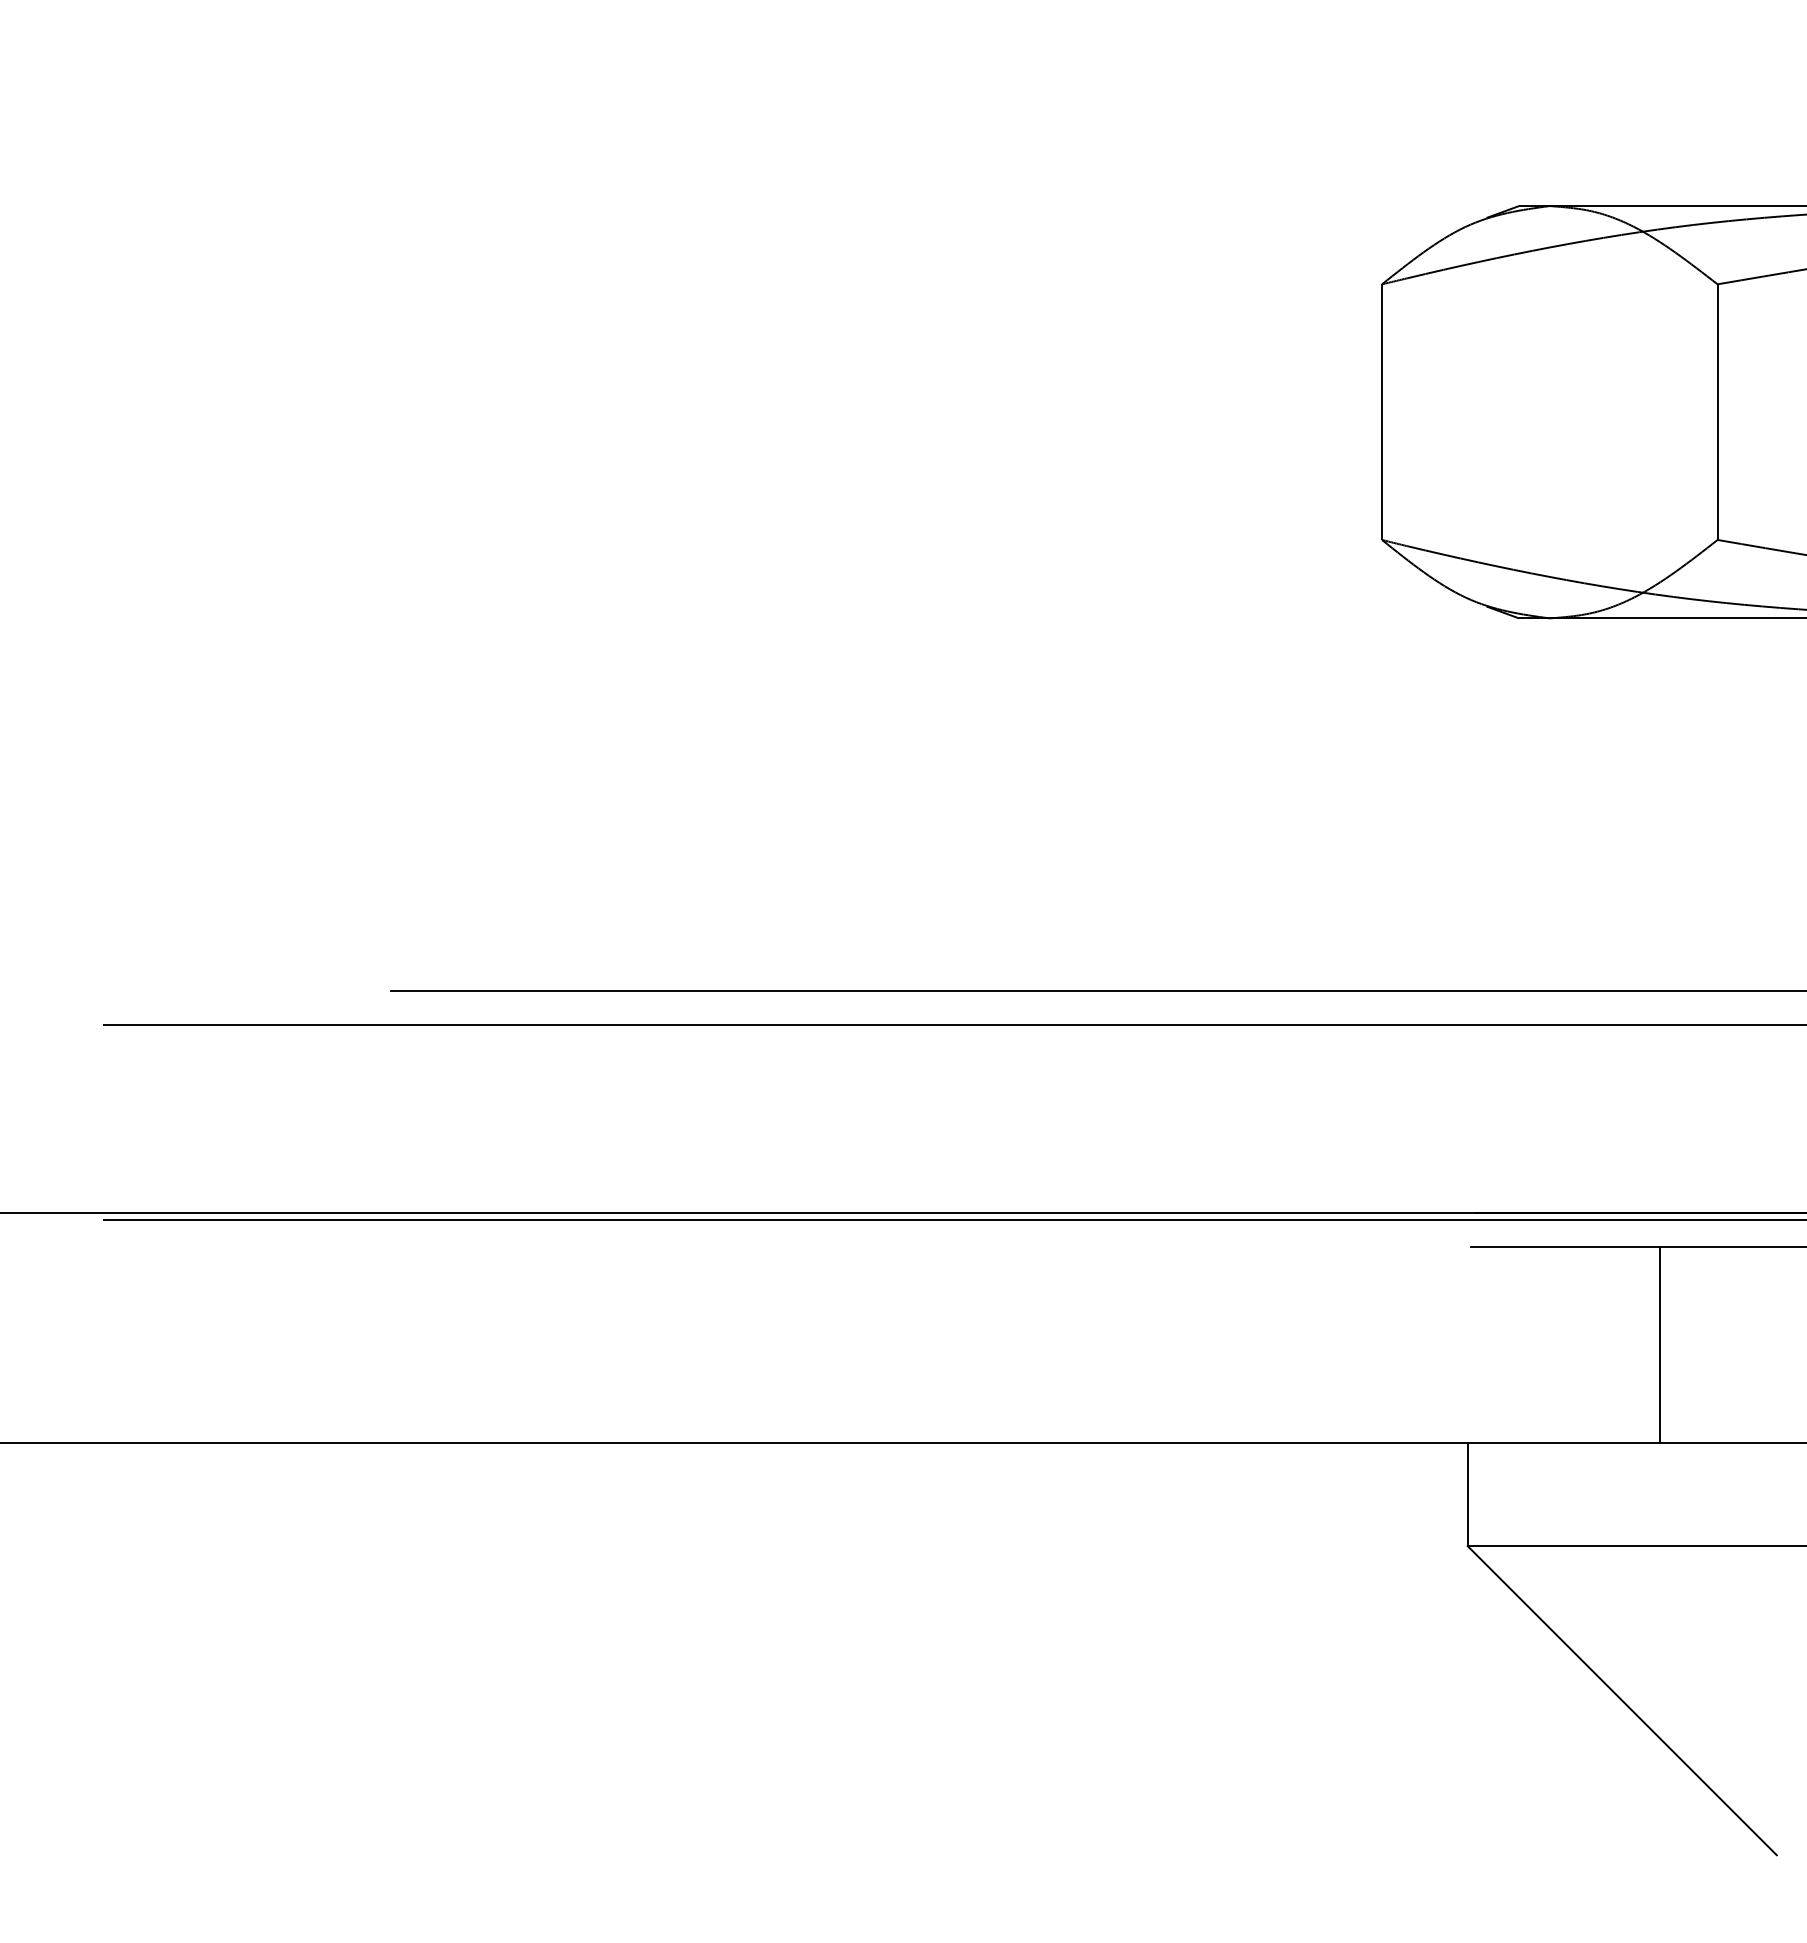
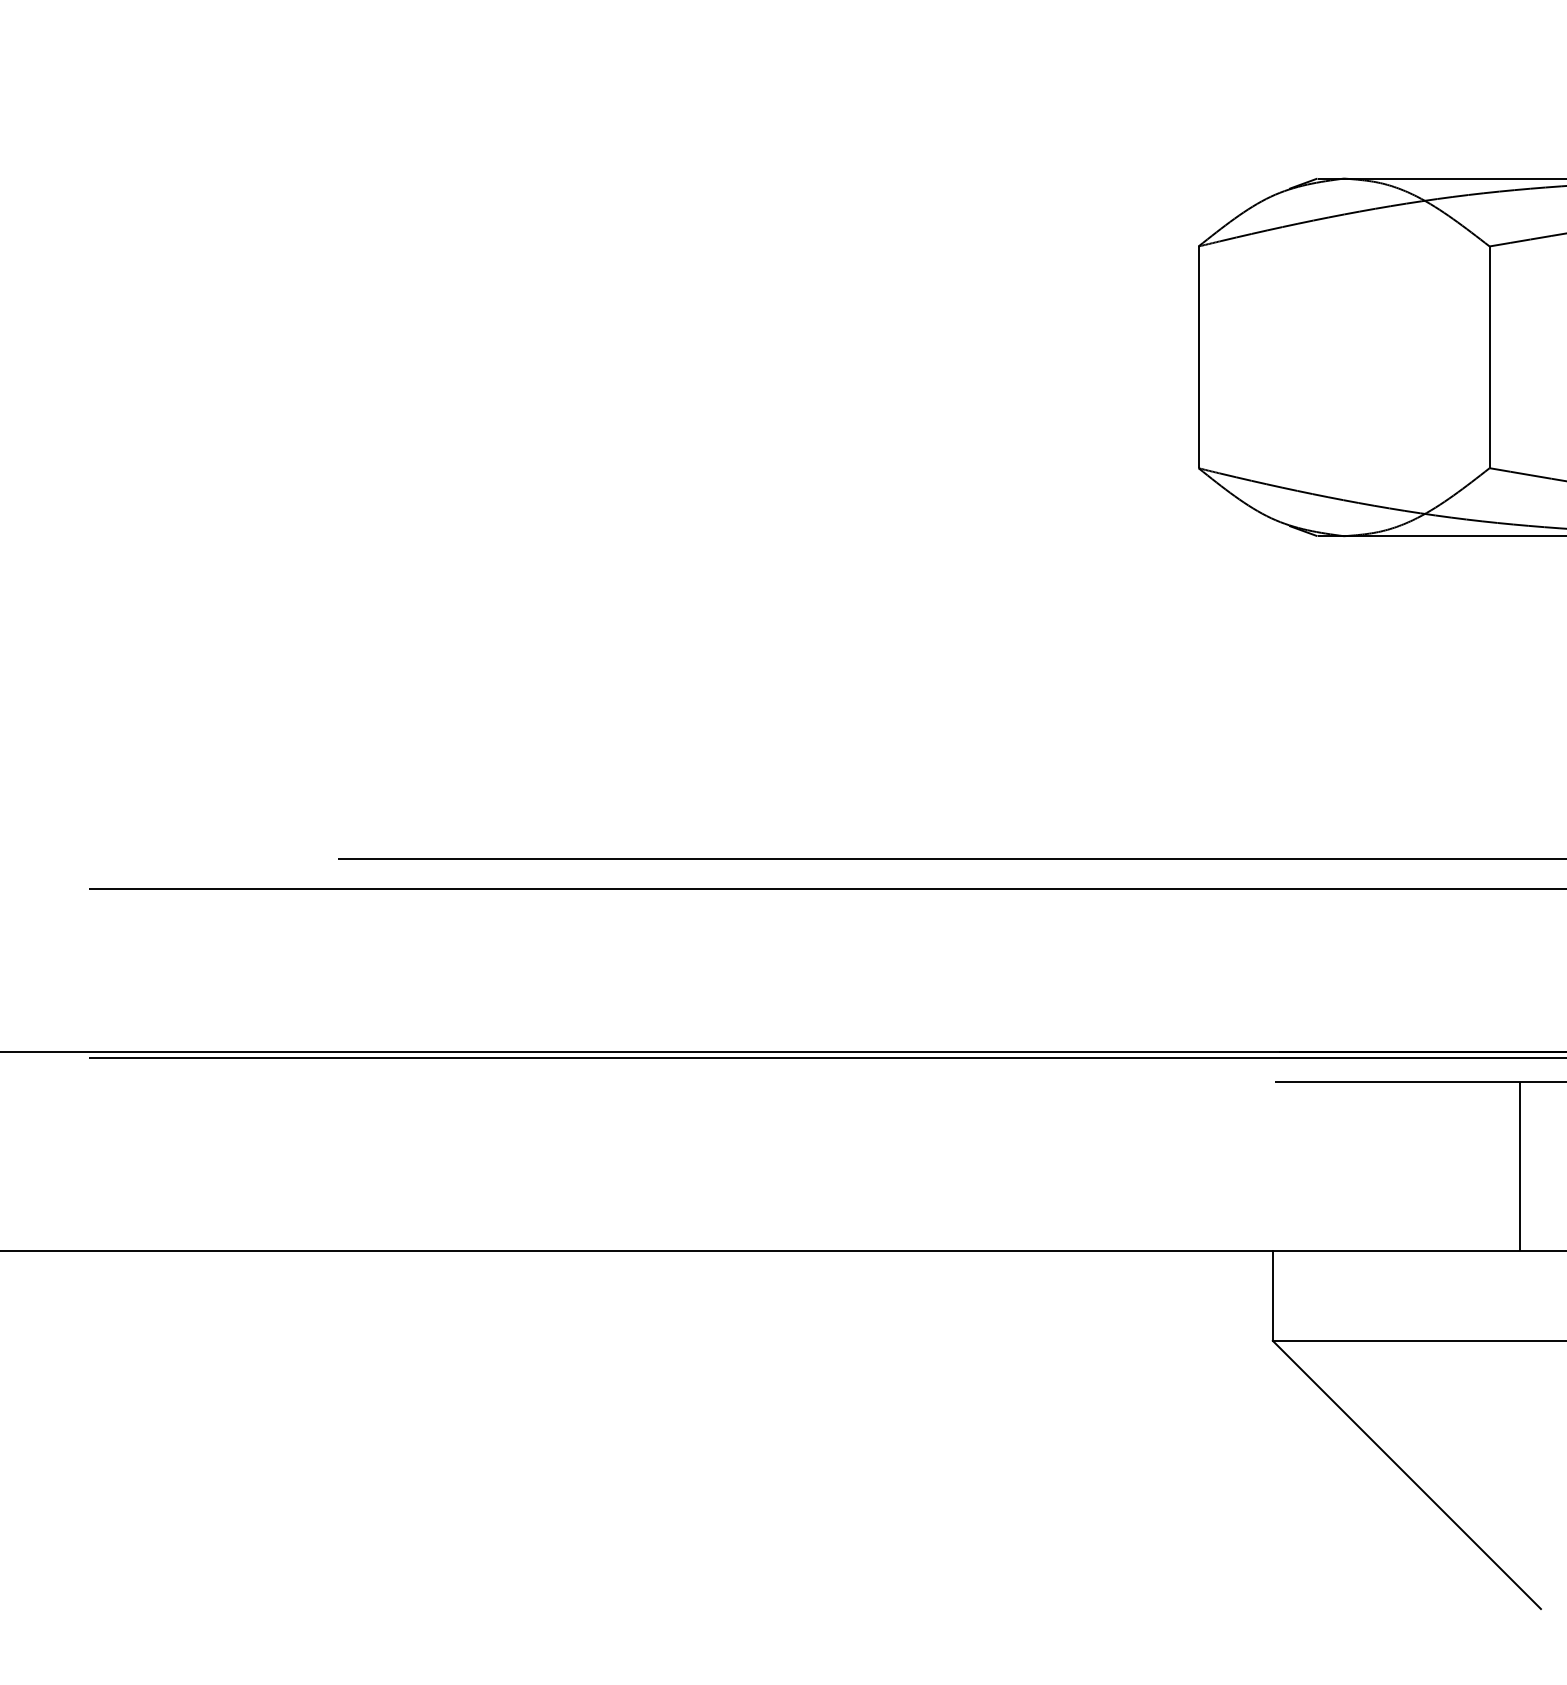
line: (1659, 1345) -> (1519, 1166), moved

